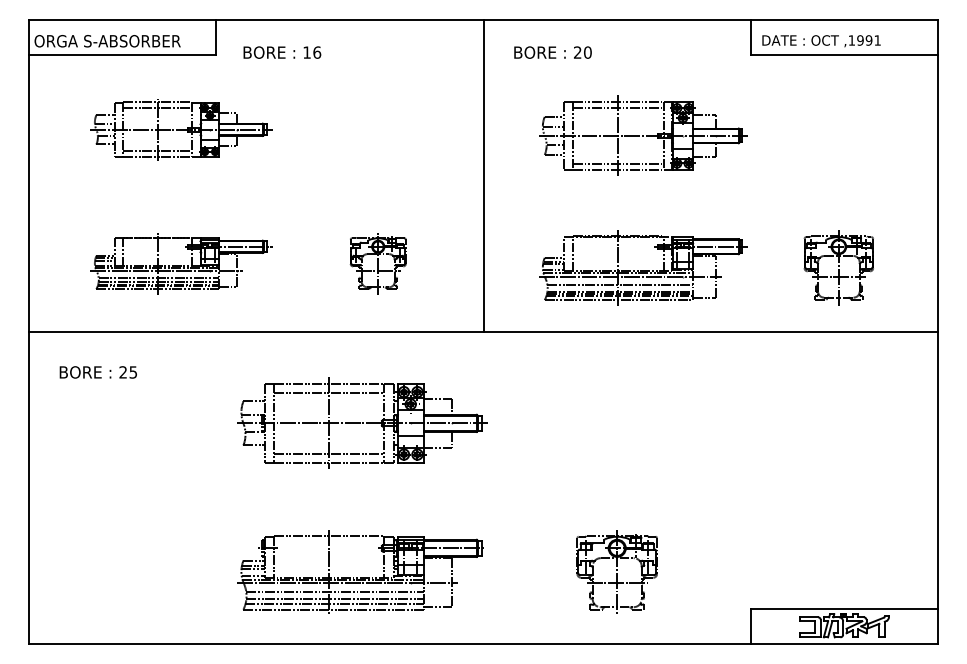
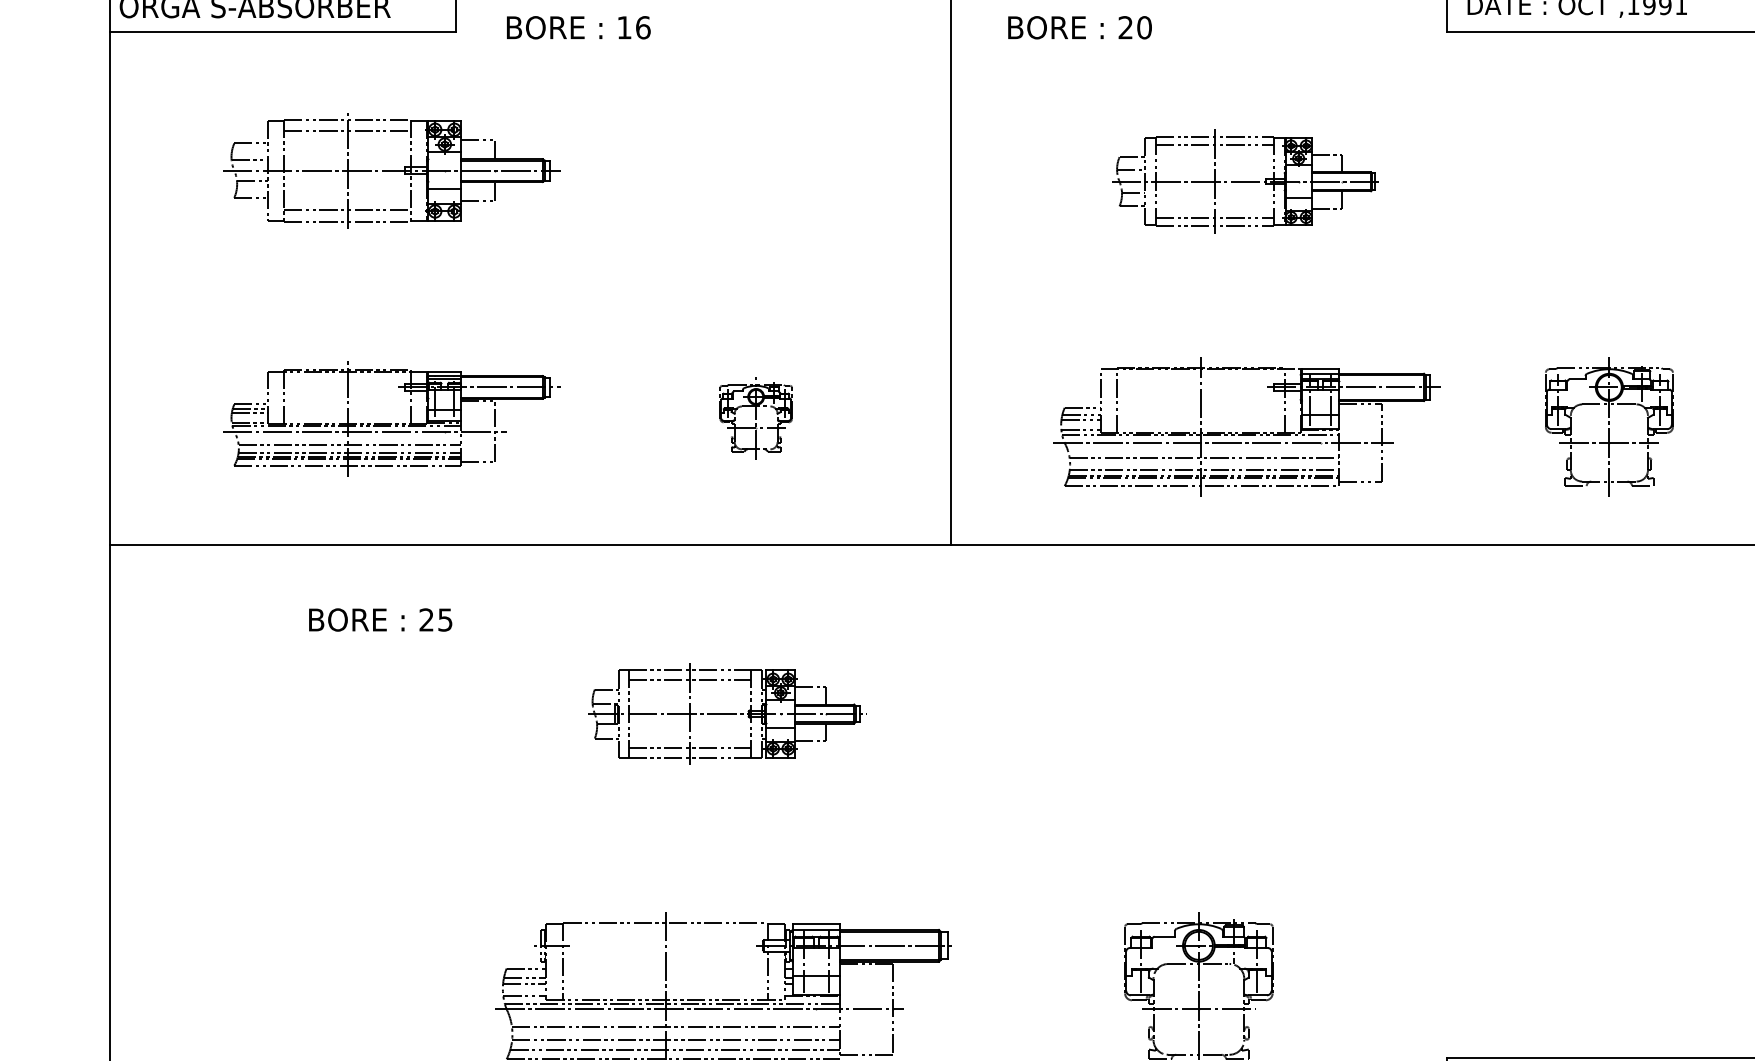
part: (643, 135) -> (1247, 181), size x0.7
part: (377, 263) -> (754, 418), size x0.7
text: (97, 372) -> (378, 620), moved
part: (362, 422) -> (727, 712), size x0.6

